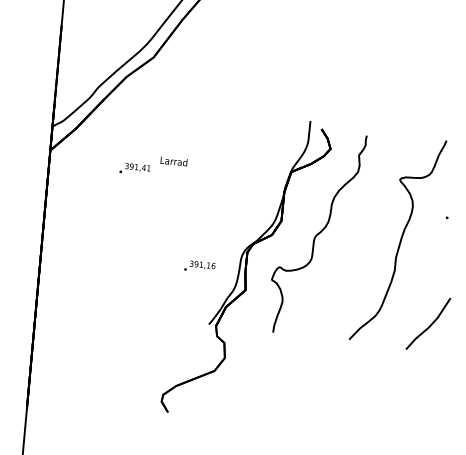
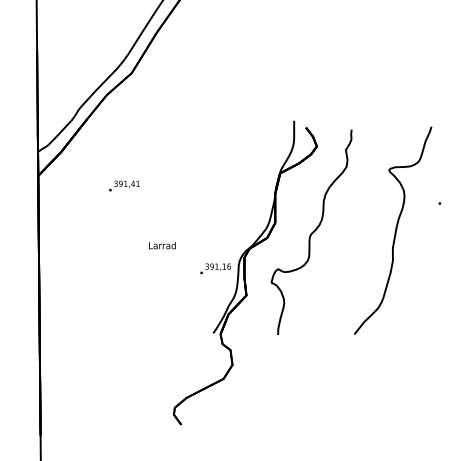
text: (174, 161) -> (162, 245), moved
text: (199, 266) -> (215, 268), moved
line: (430, 324) -> (433, 311), removed

